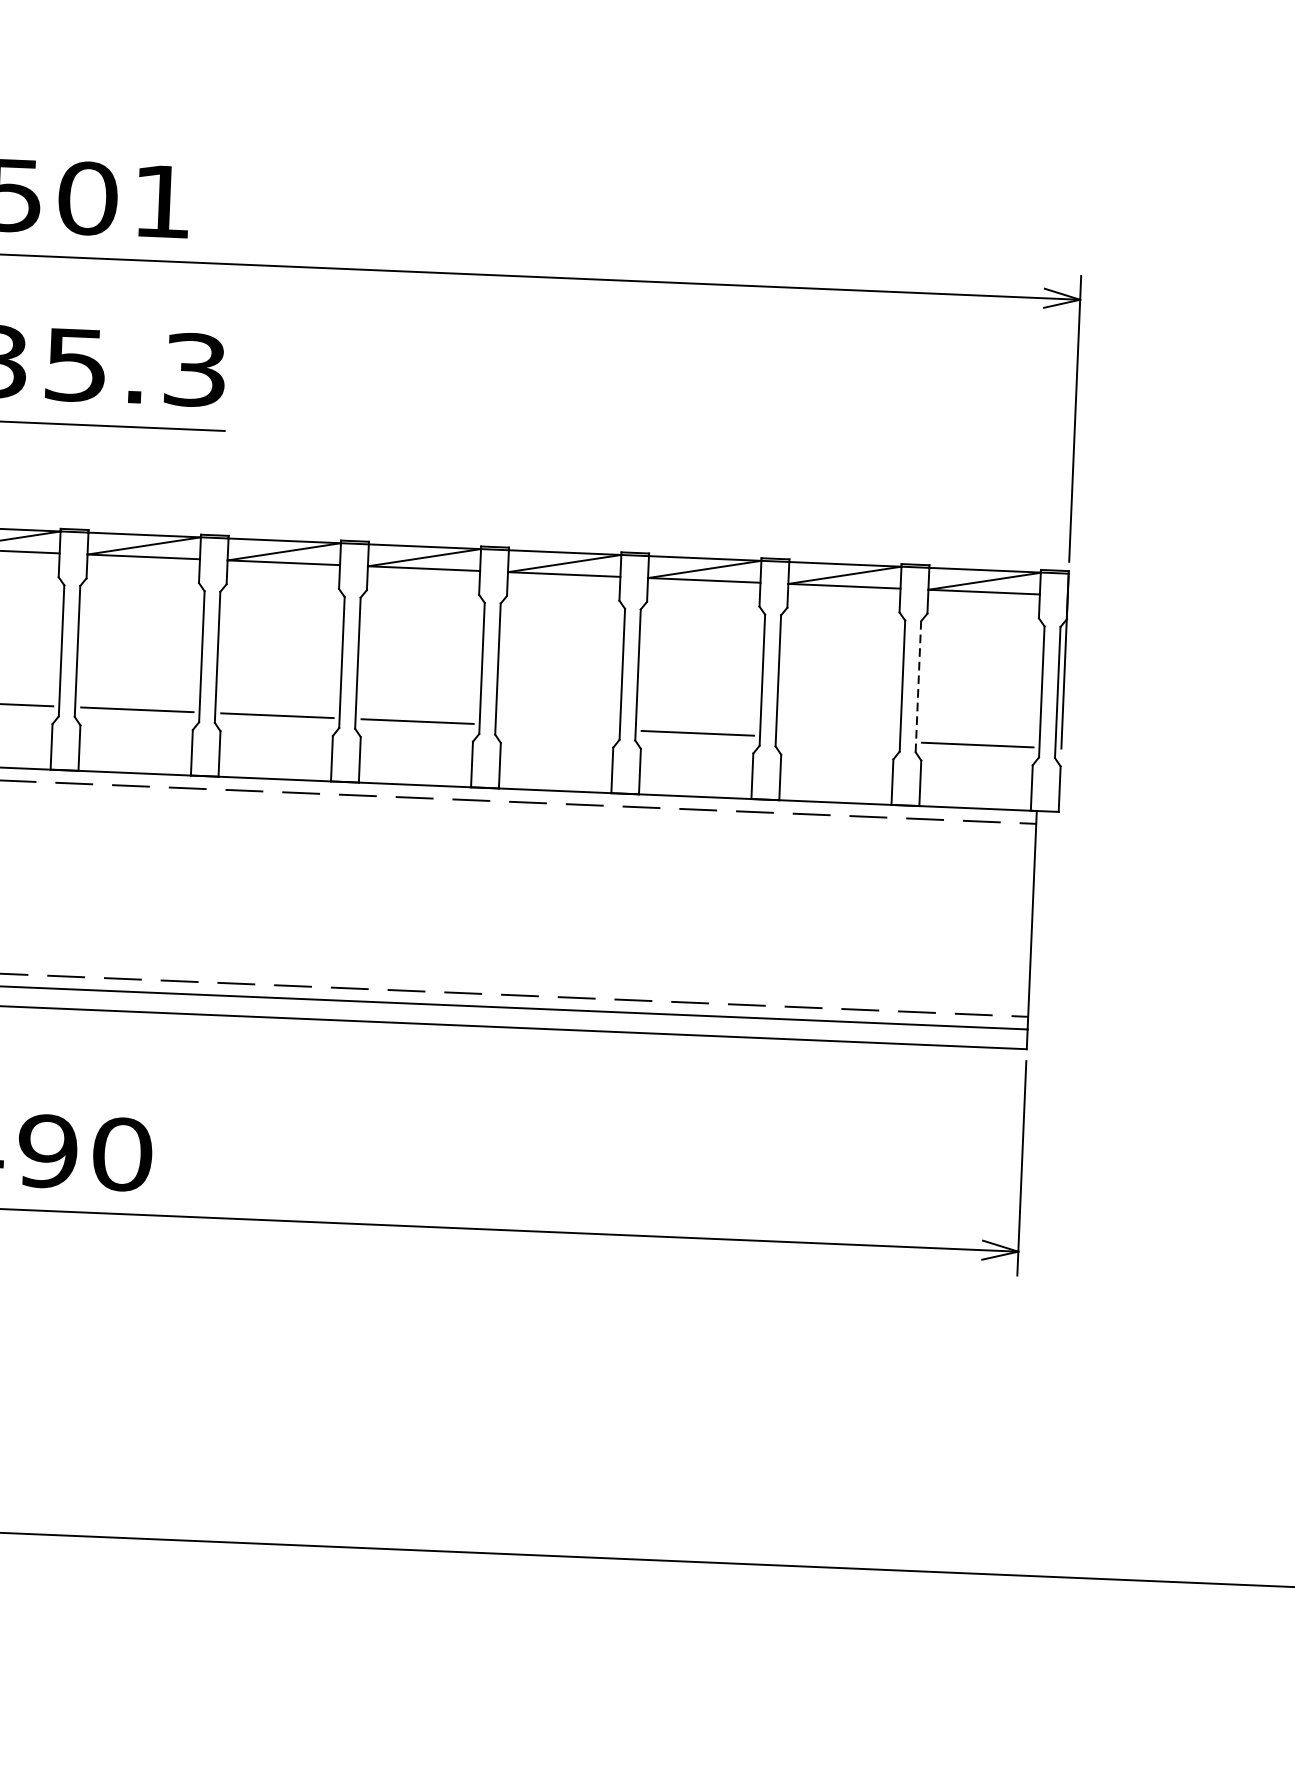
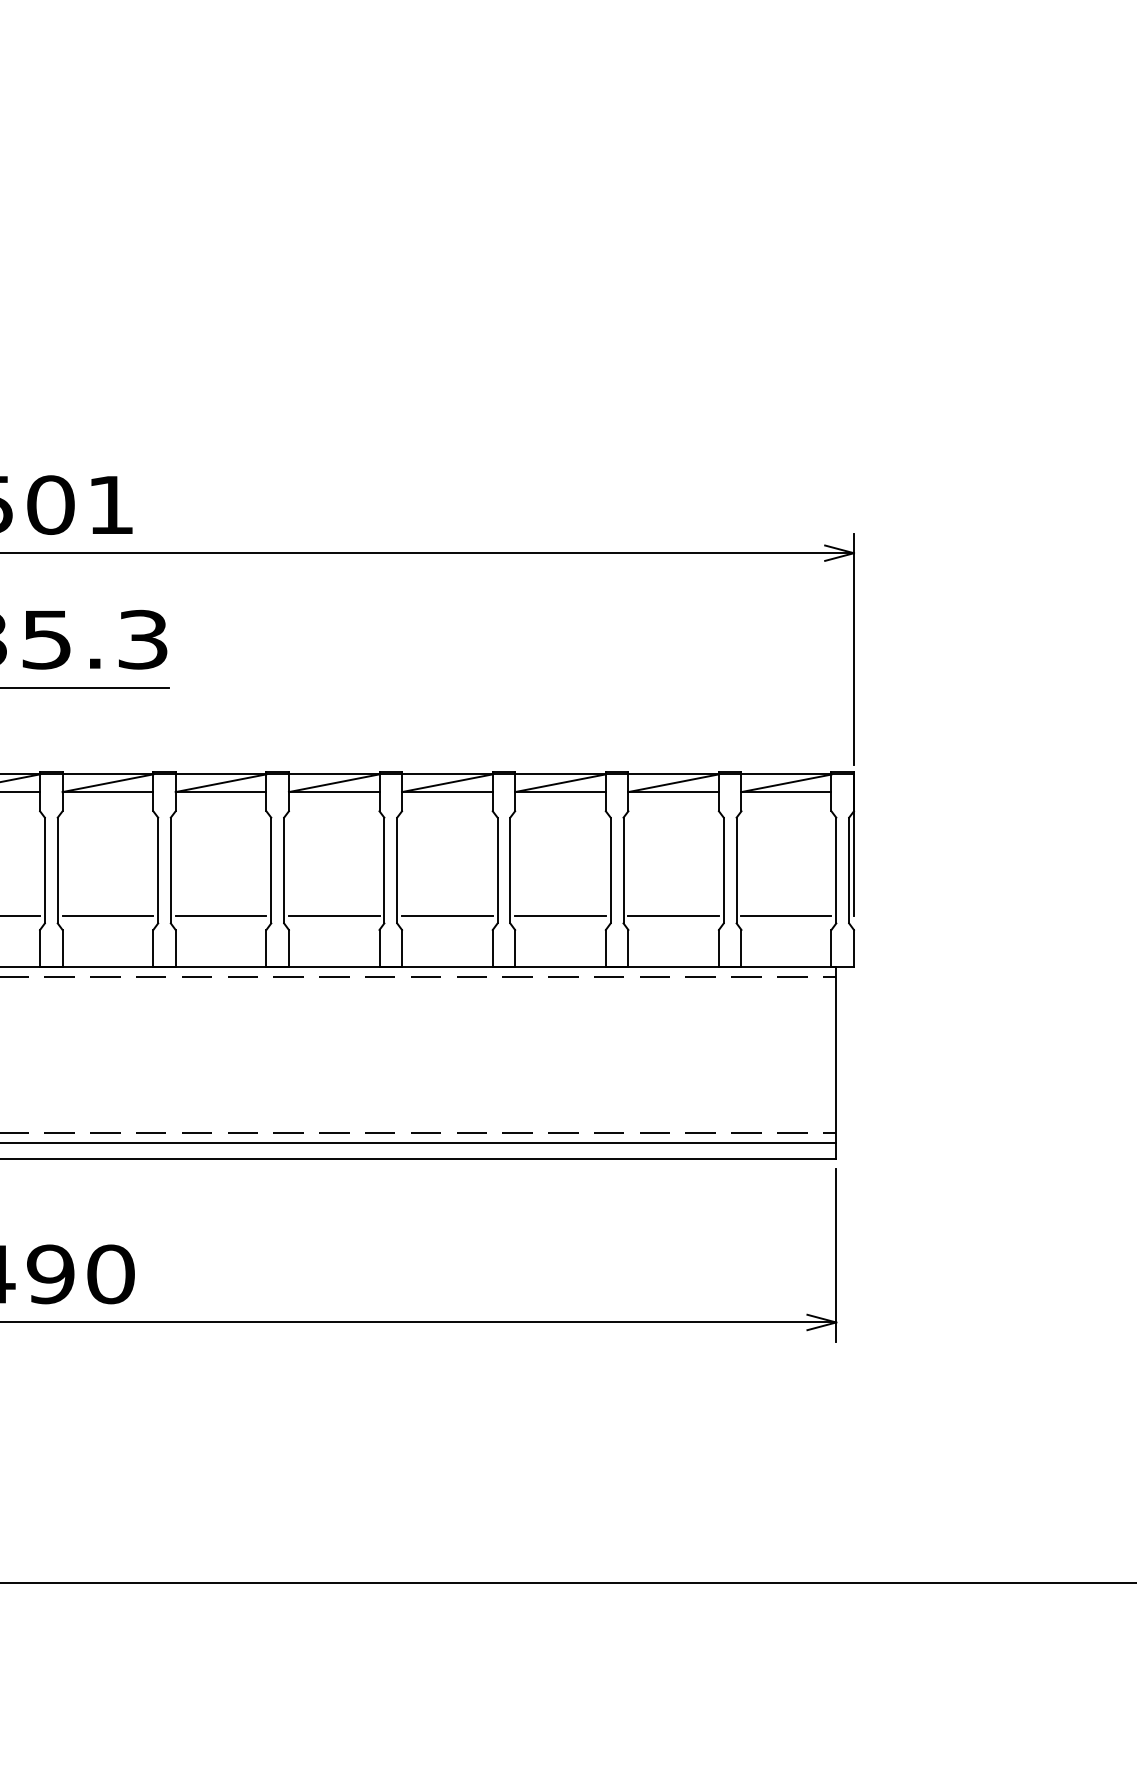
line: (918, 686) -> (736, 870), dashed -> solid
line: (557, 727) -> (447, 915), added
line: (837, 739) -> (673, 915), added

